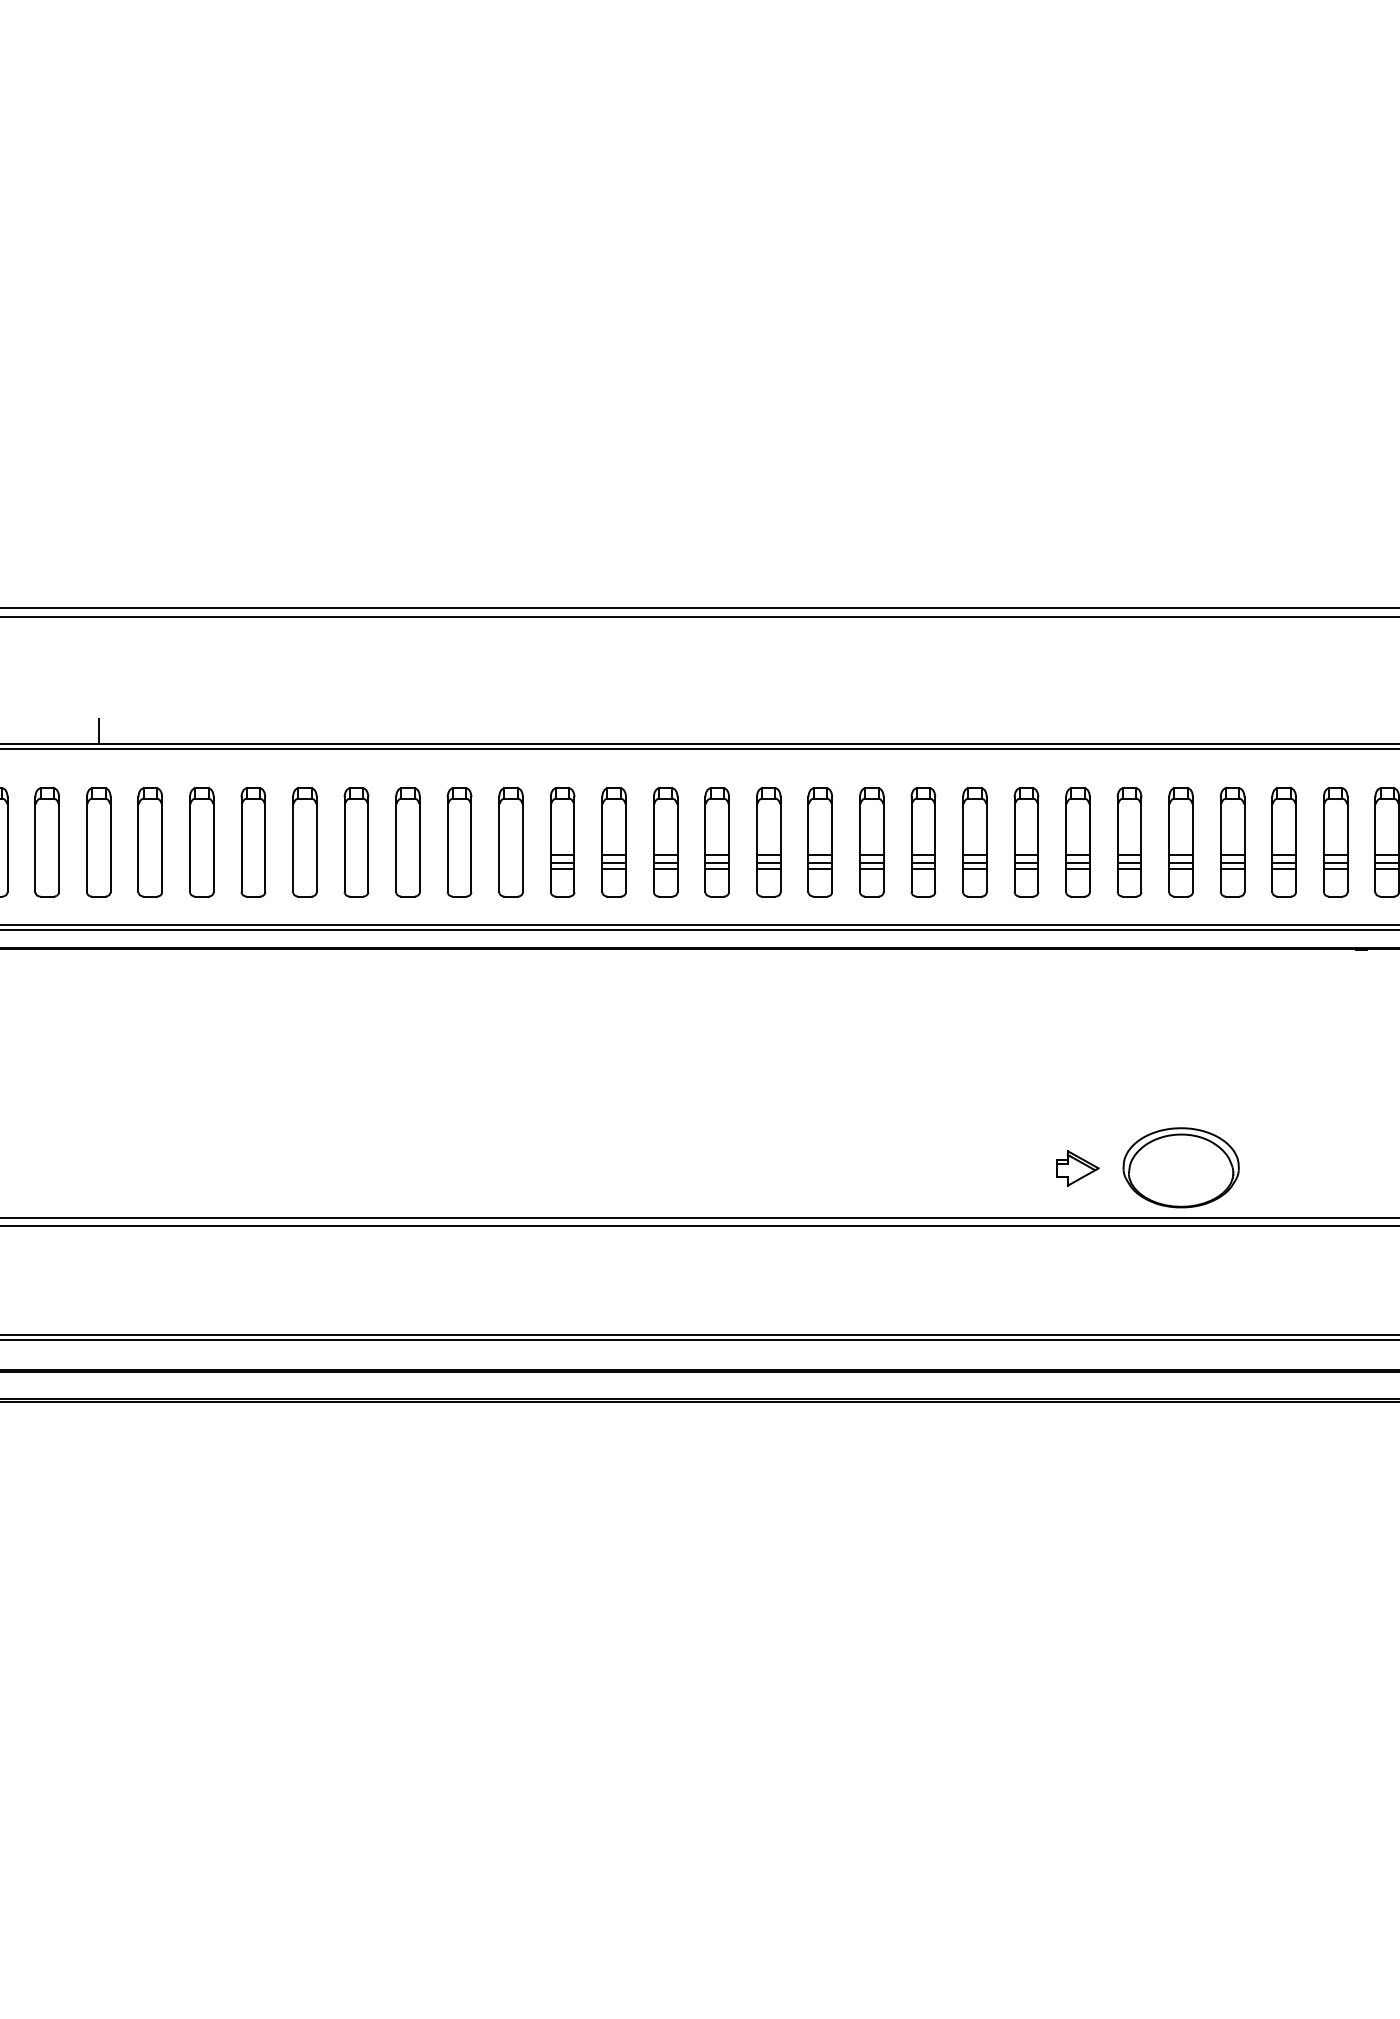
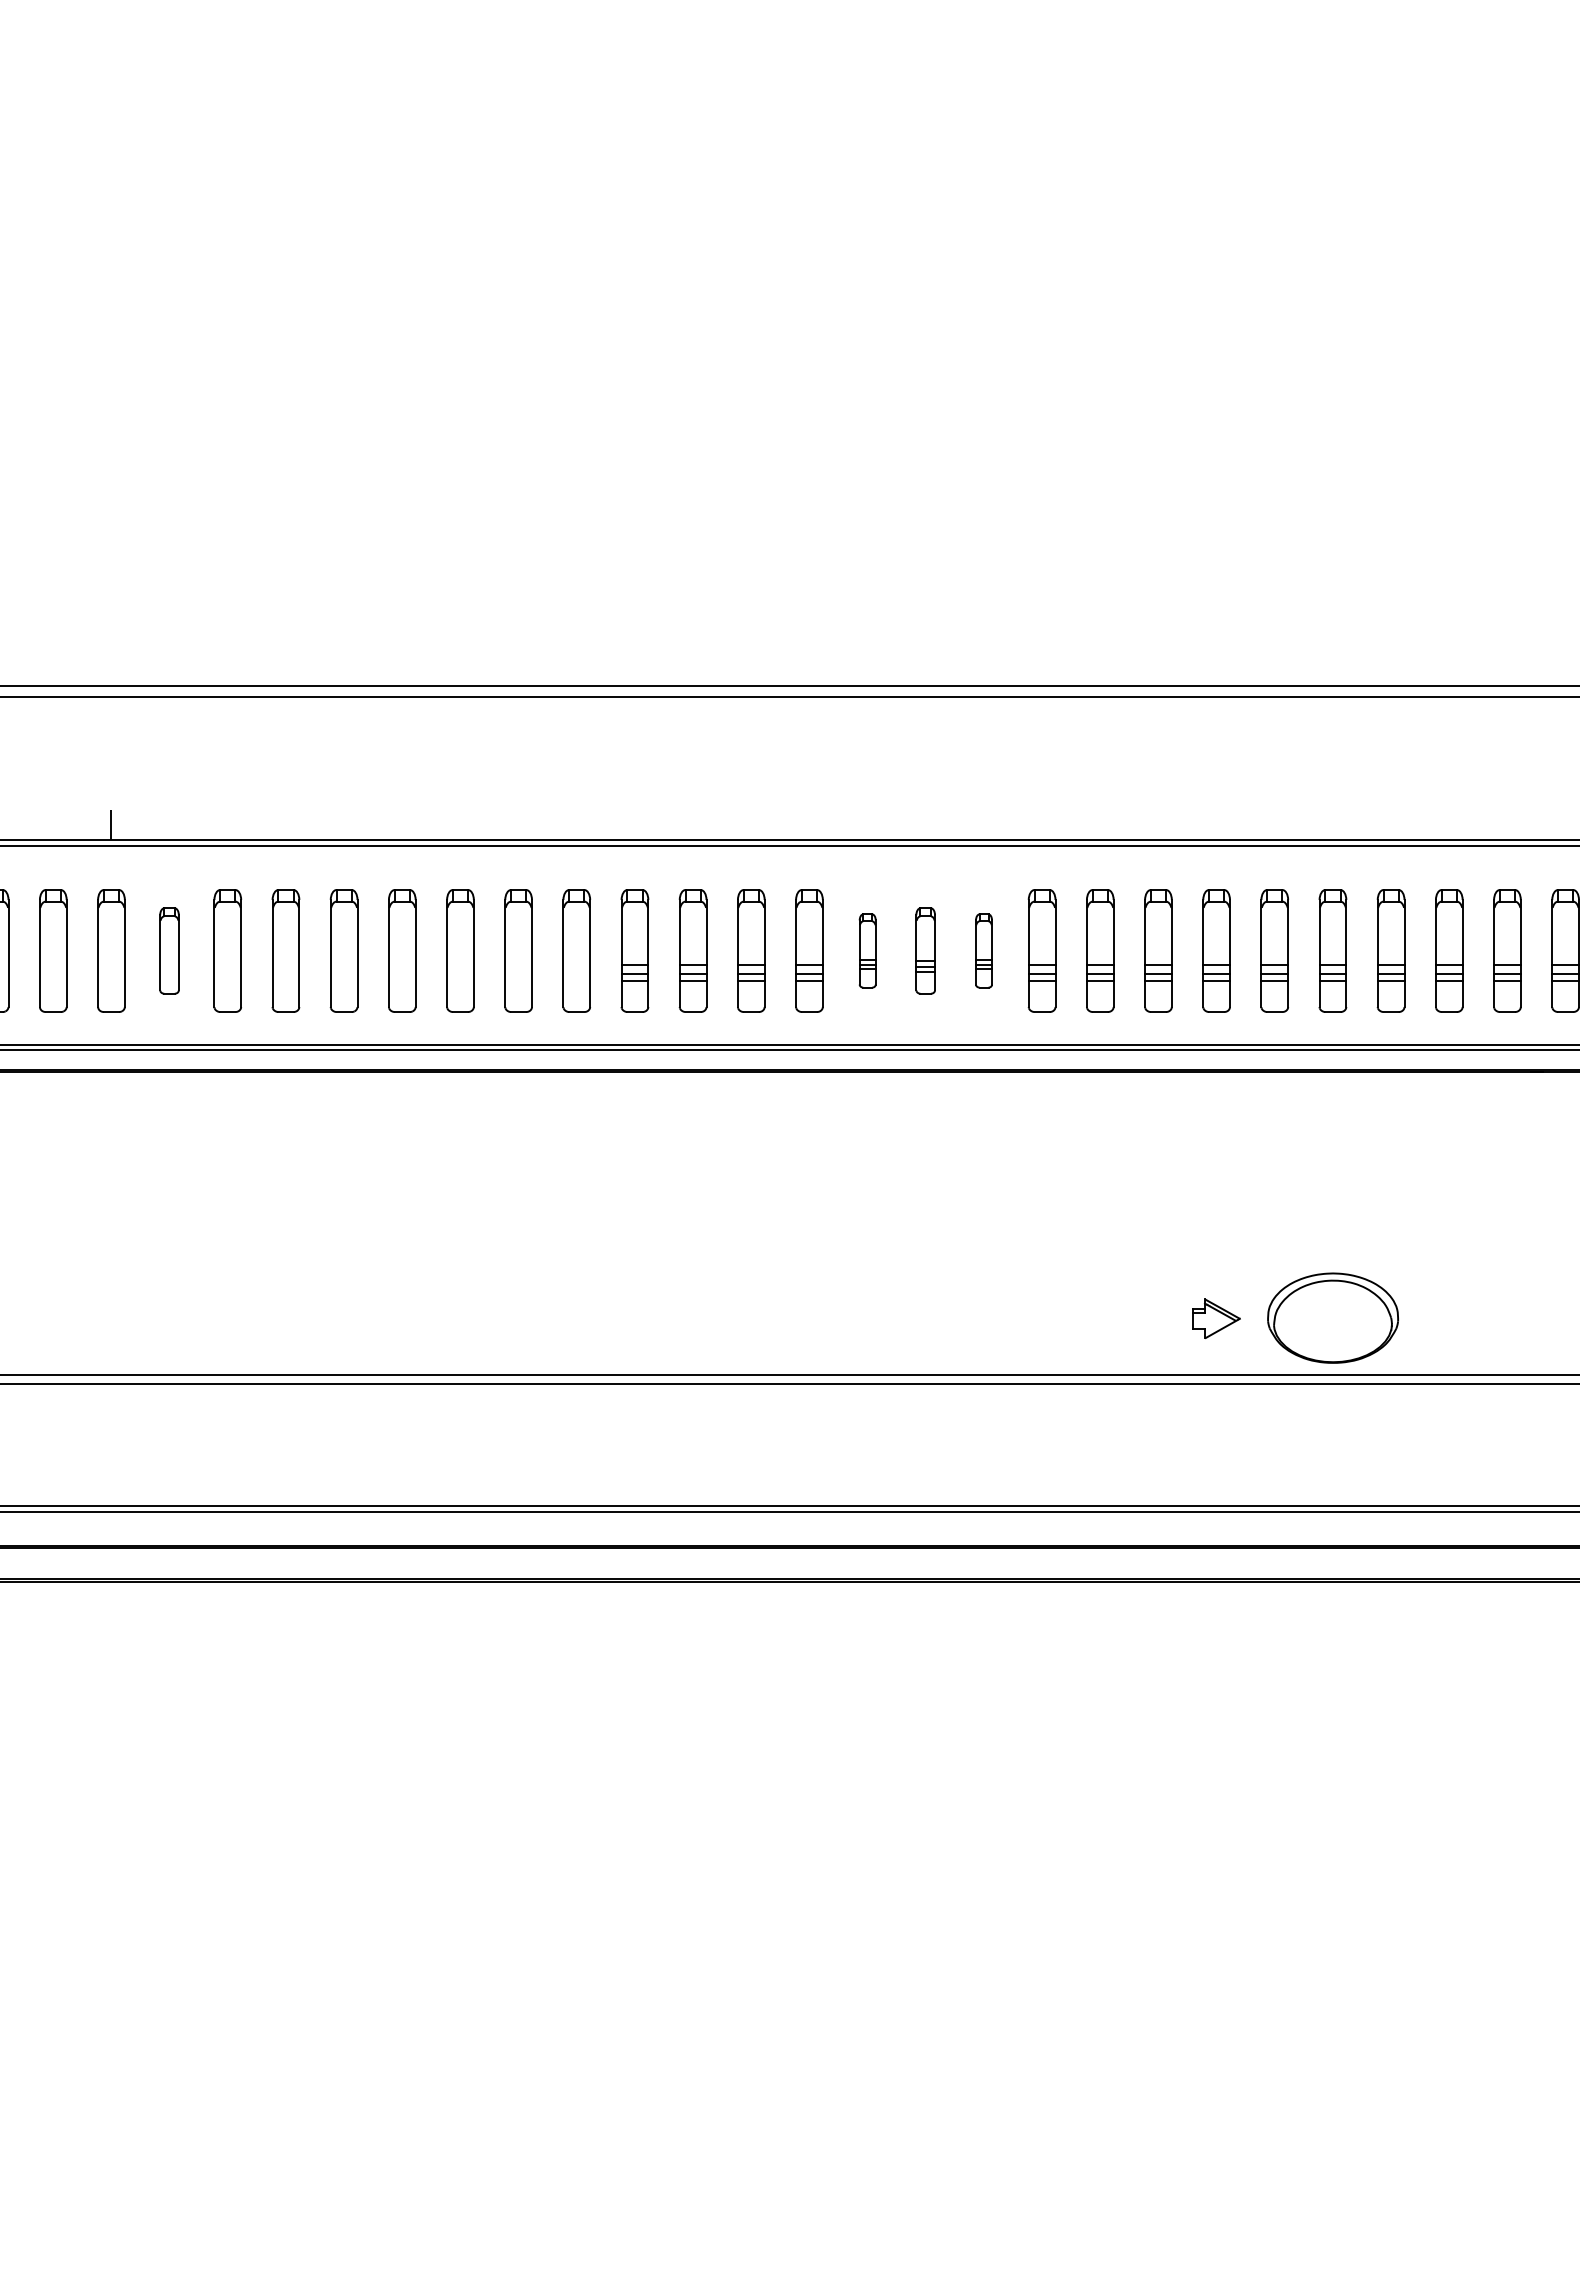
part: (149, 842) -> (168, 951), size x0.7
part: (768, 842) -> (867, 951), size x0.6
part: (819, 842) -> (924, 951), size x0.7
part: (871, 842) -> (983, 951), size x0.6

